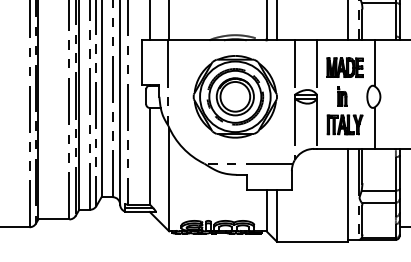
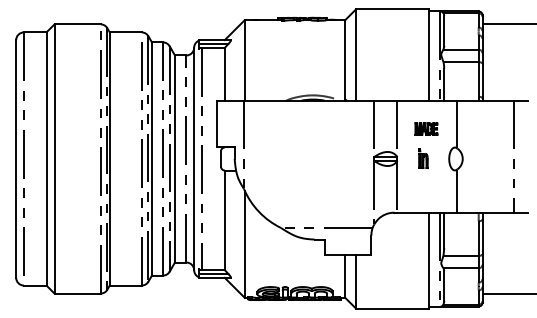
part: (345, 67) -> (426, 128), size x0.6
part: (234, 96) -> (312, 158), removed
part: (345, 124) -> (426, 187), removed

